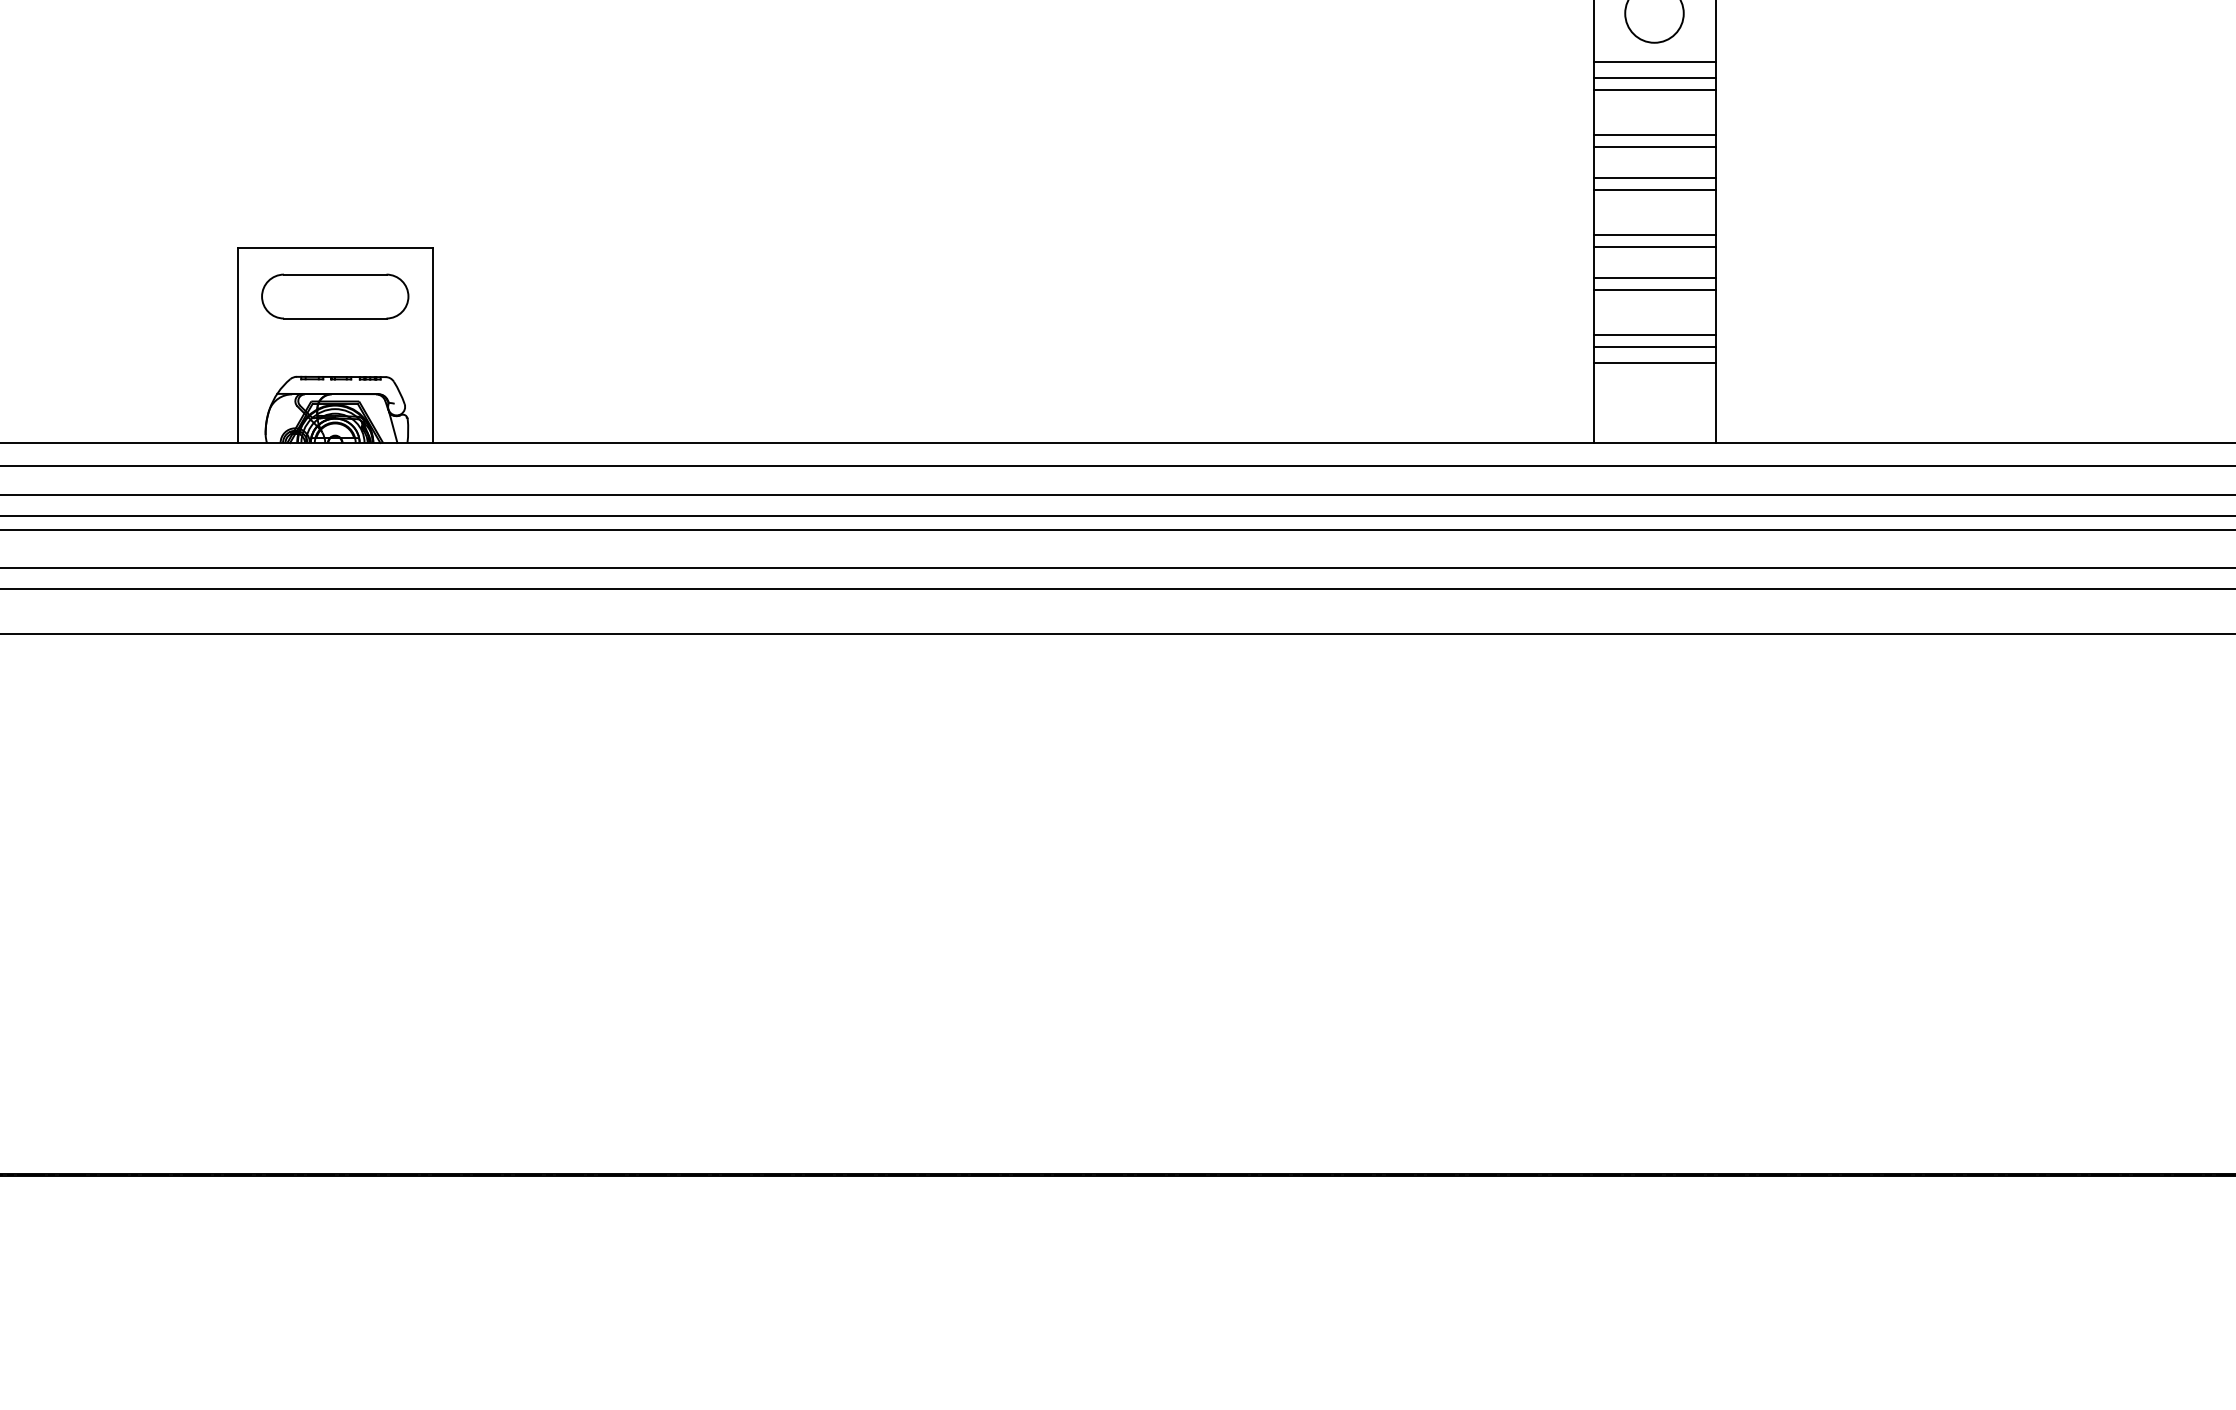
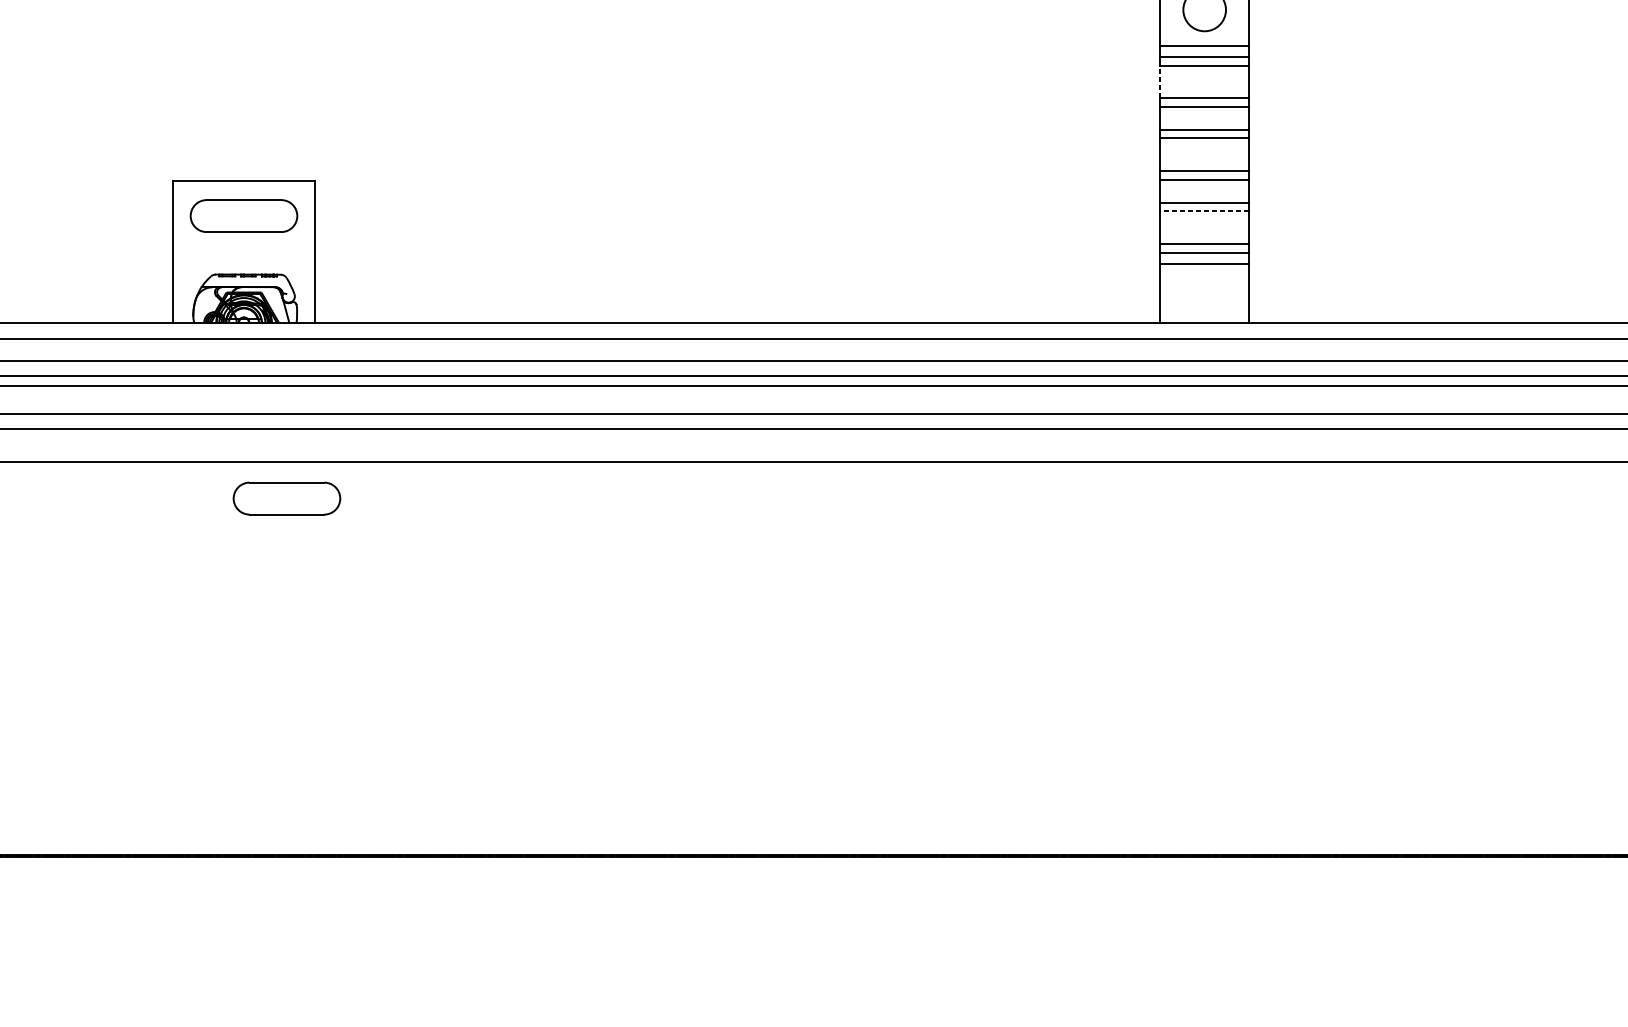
line: (1593, 111) -> (1160, 81), solid -> dashed
line: (1654, 290) -> (1204, 211), solid -> dashed
part: (394, 684) -> (287, 498), added

